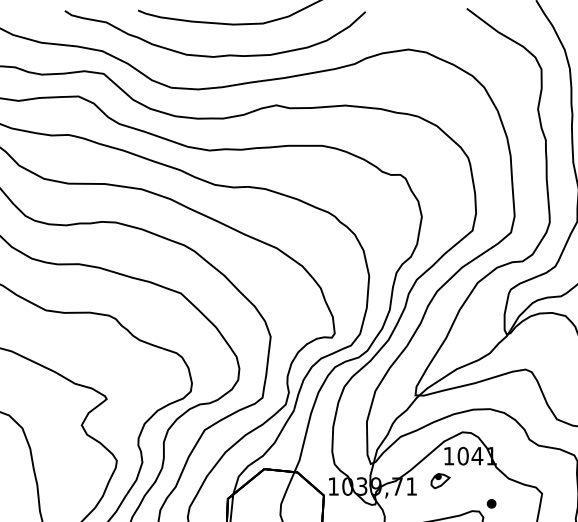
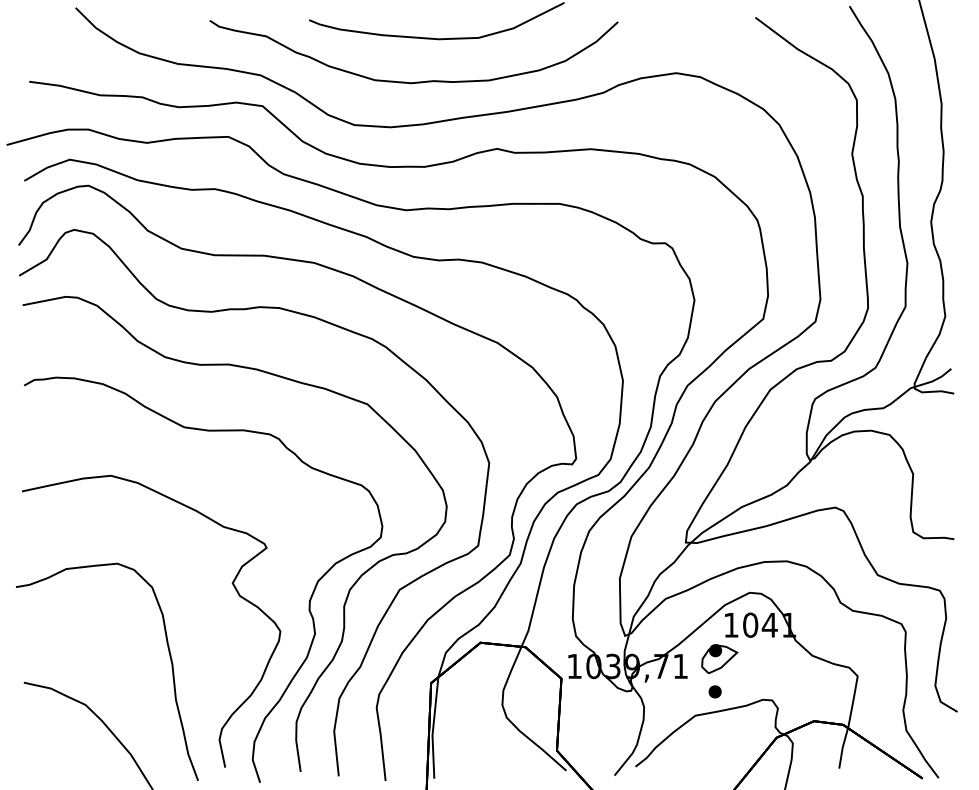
part: (440, 480) -> (719, 658), size x1.43
part: (491, 503) -> (714, 691), moved

